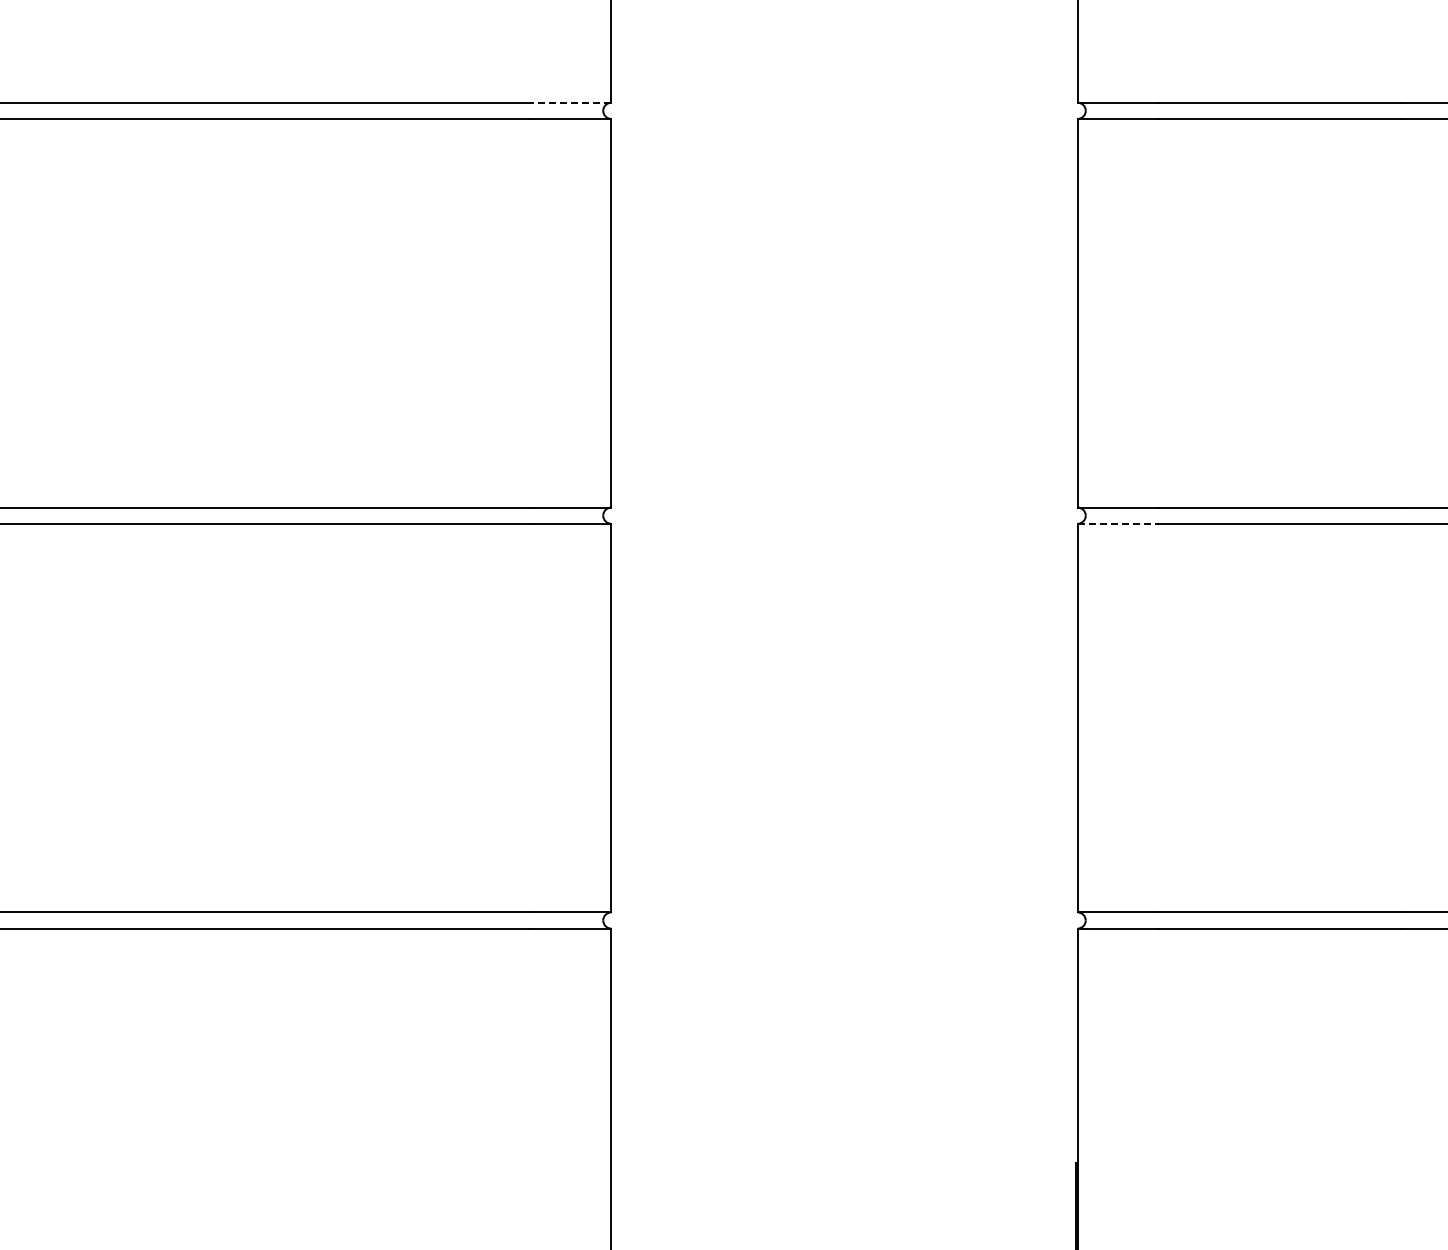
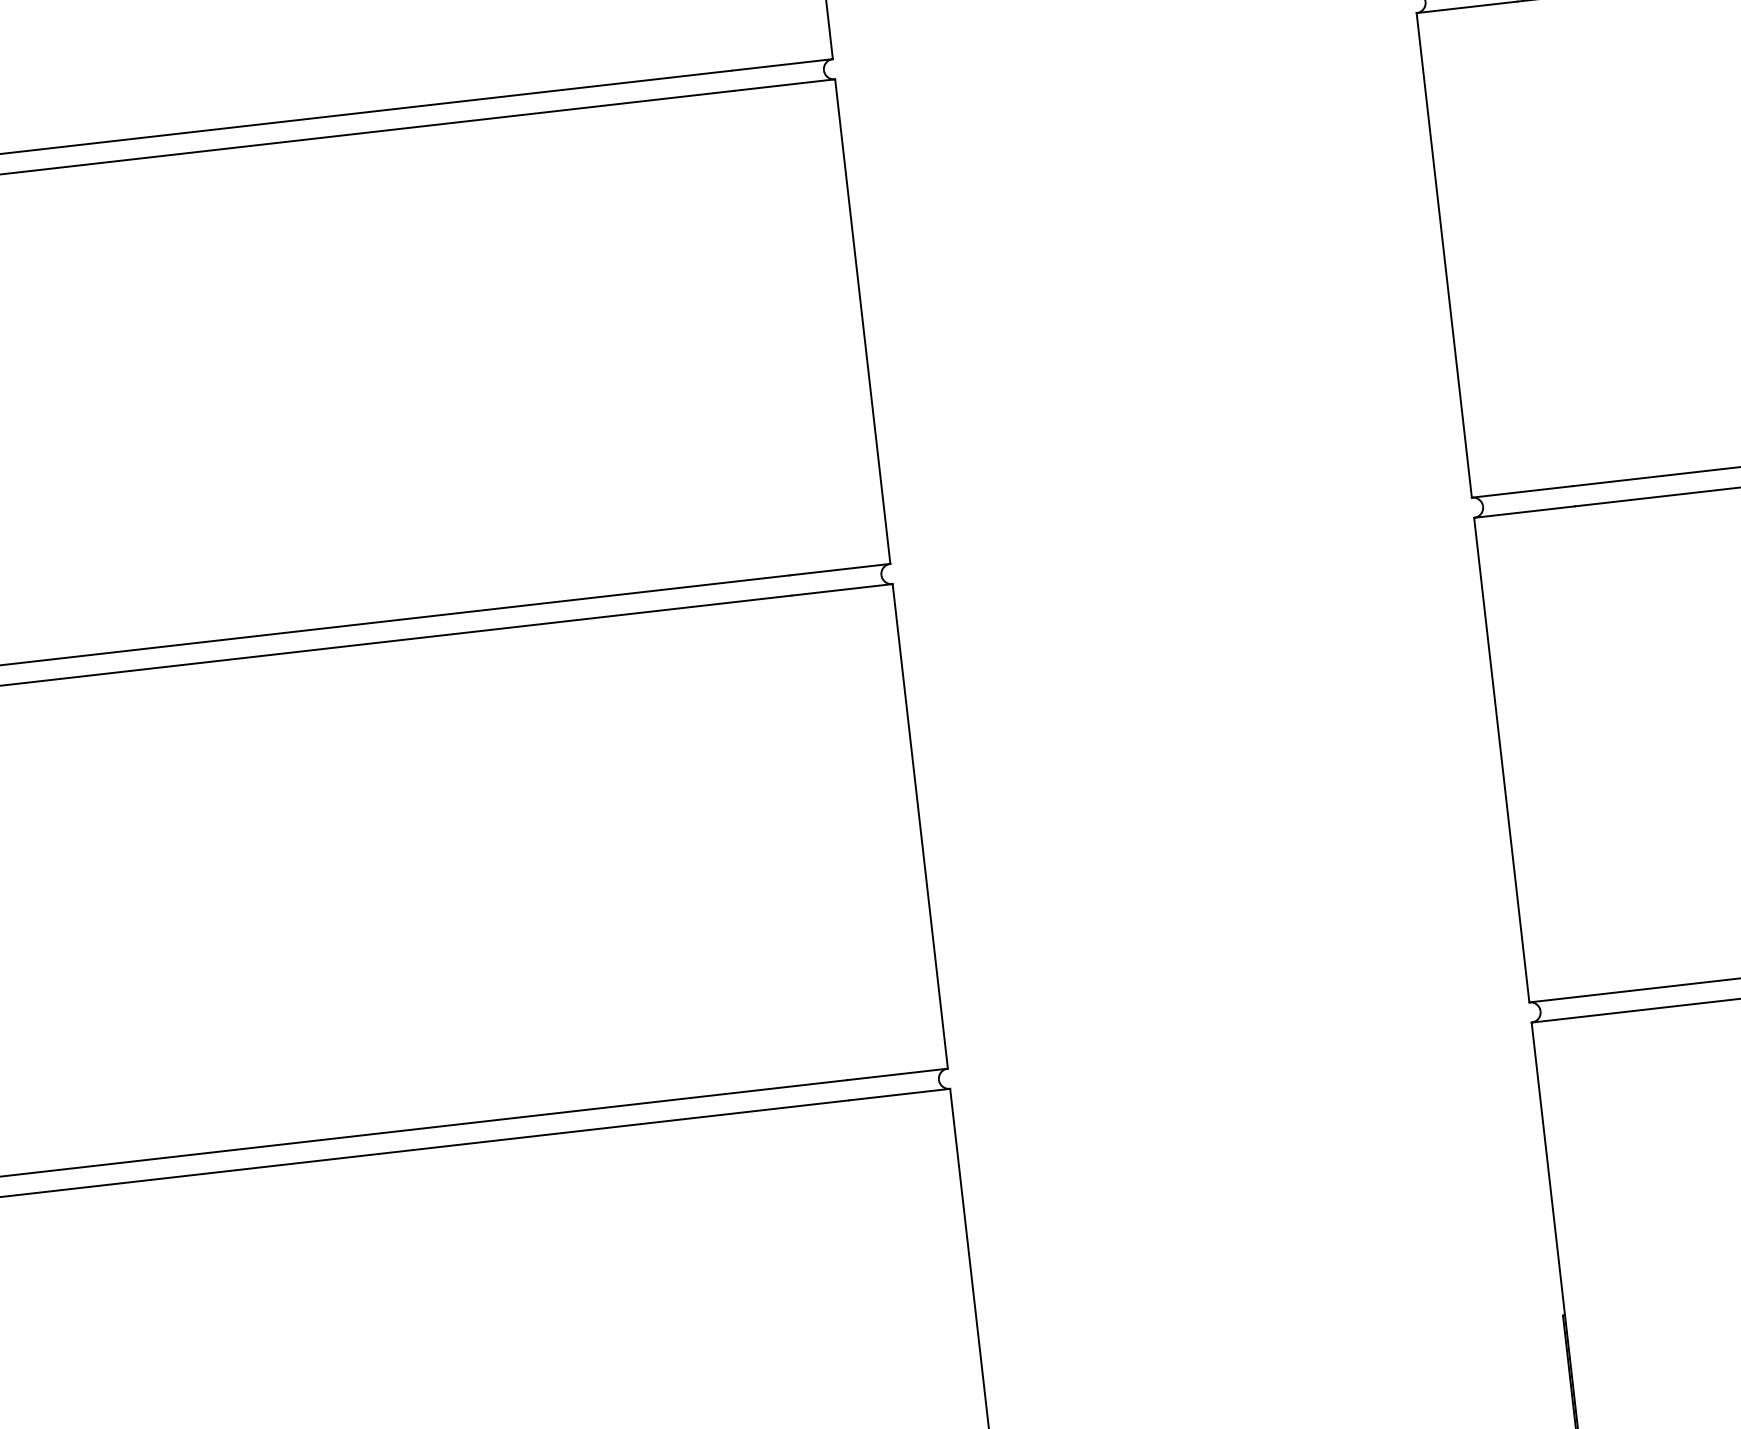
line: (570, 102) -> (781, 64), dashed -> solid
line: (1118, 523) -> (1525, 511), dashed -> solid

